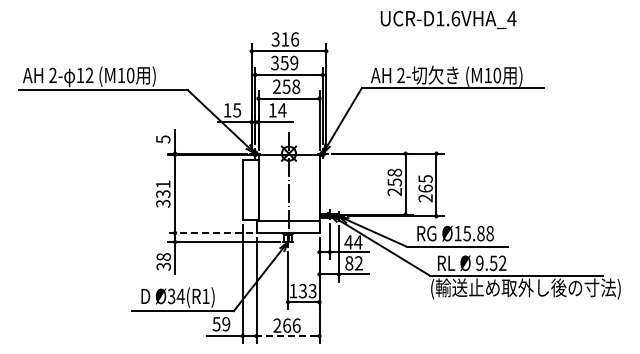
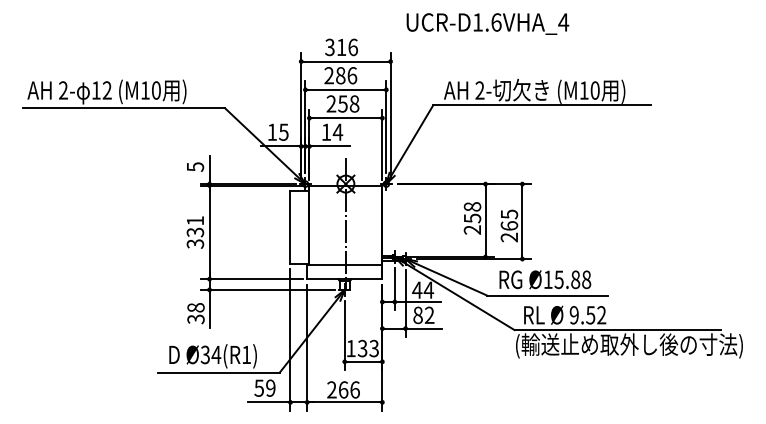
text: (448, 19) -> (487, 23), moved
text: (284, 62) -> (340, 74), 359 -> 286
line: (209, 233) -> (250, 279), dashed -> solid
line: (287, 336) -> (344, 402), dashed -> solid

